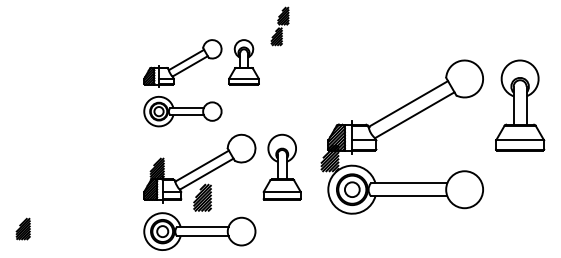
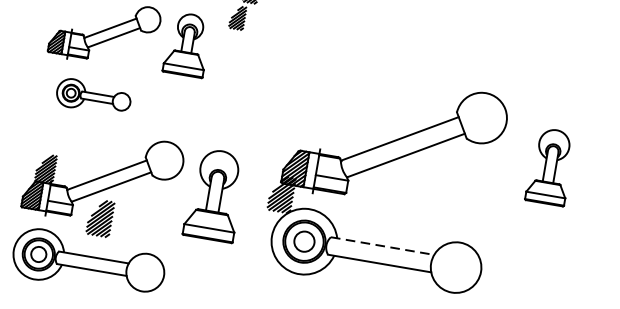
part: (520, 105) -> (550, 166), size x0.6
part: (182, 111) -> (93, 96), size x0.7
line: (409, 183) -> (383, 246), solid -> dashed

